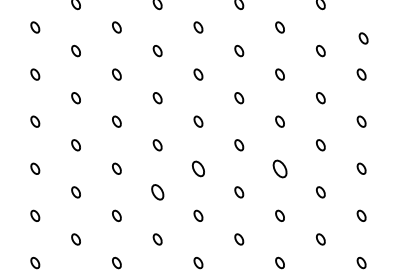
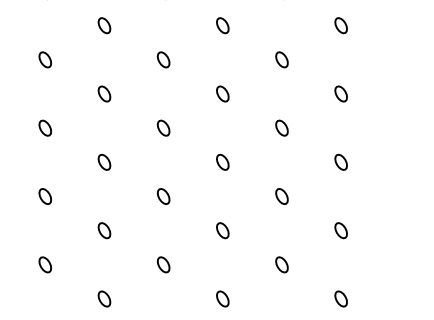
part: (363, 38) -> (340, 25), moved
part: (198, 168) -> (104, 230), size x0.71
part: (279, 168) -> (222, 230), size x0.62
part: (157, 192) -> (45, 265), size x0.71

